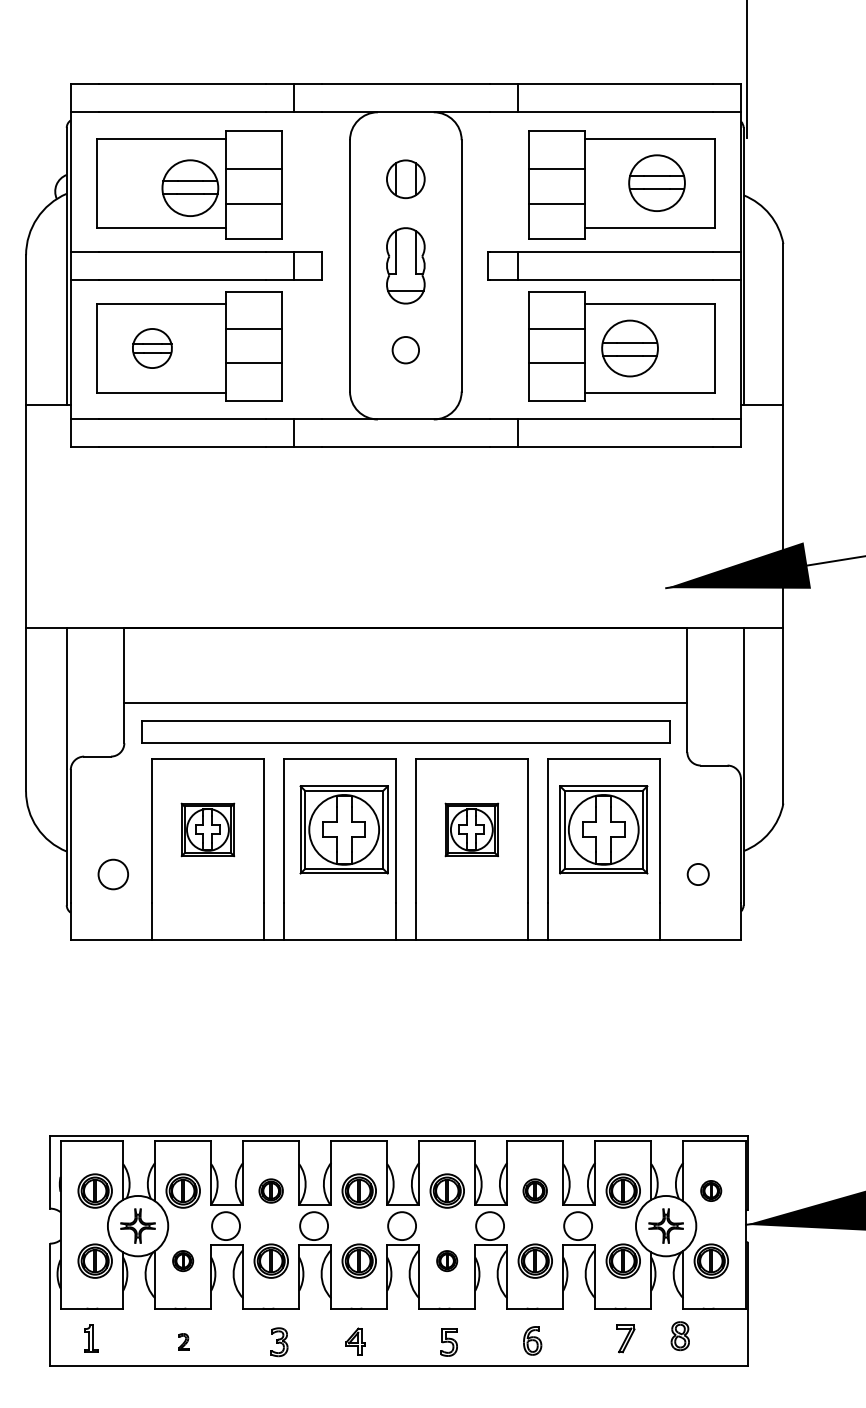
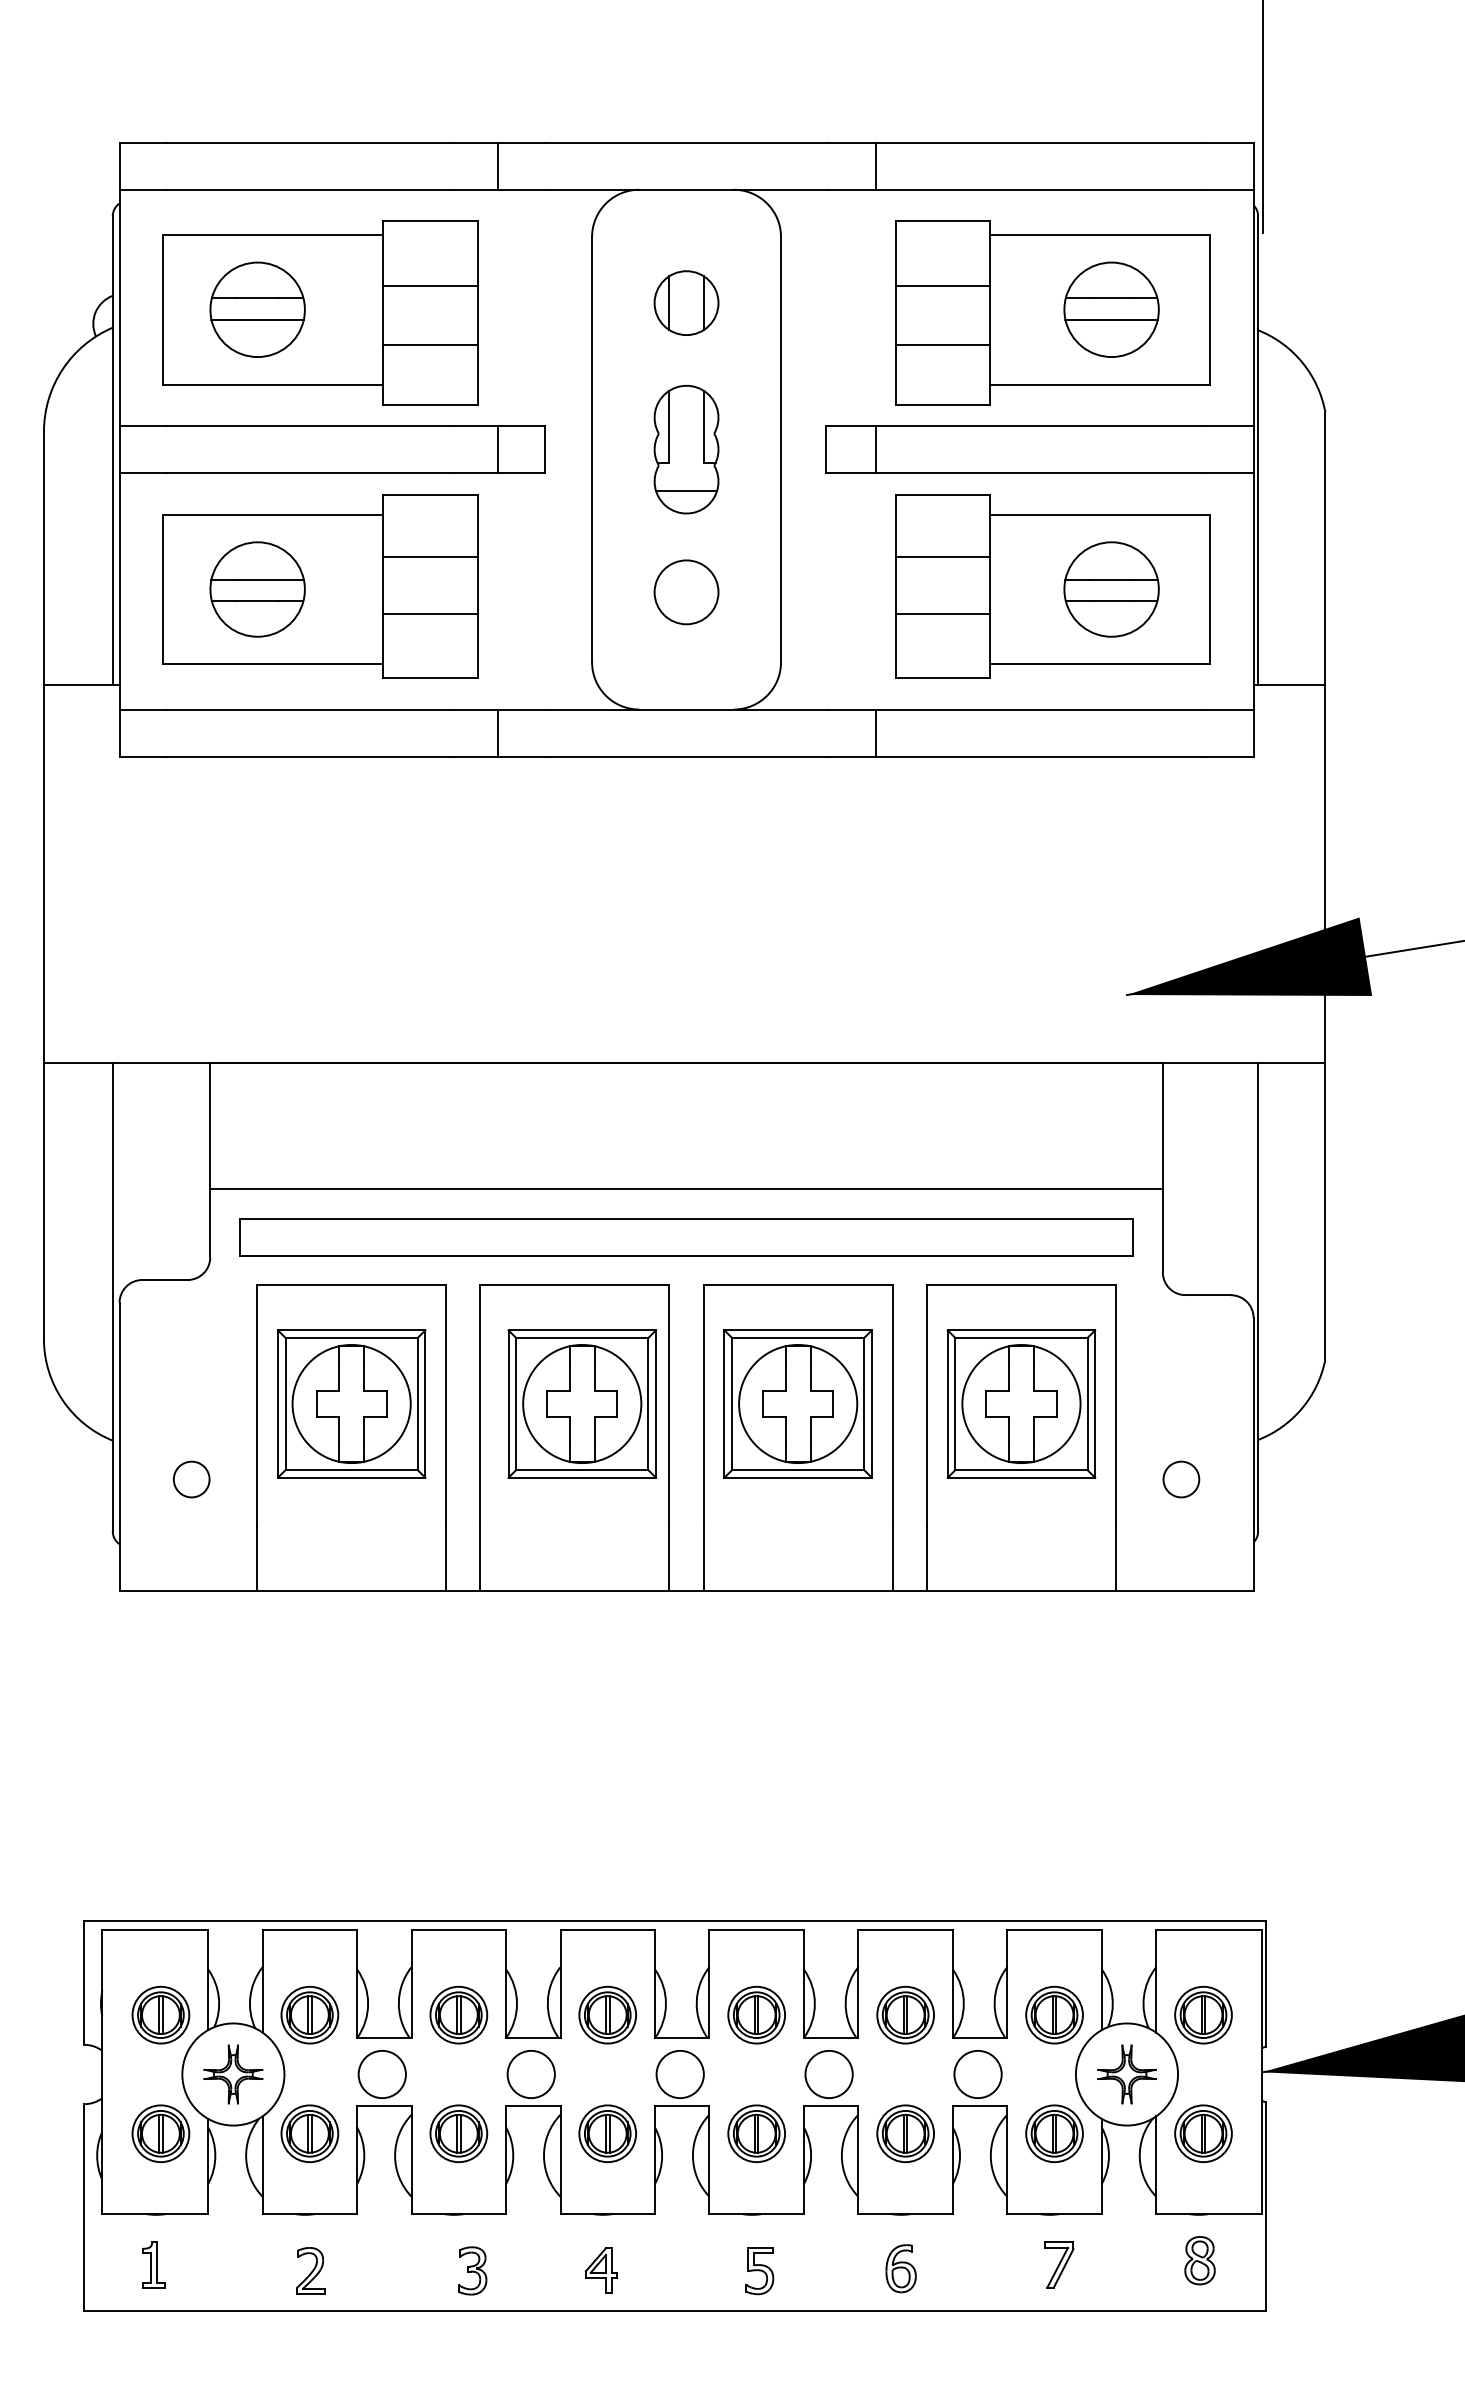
part: (190, 187) -> (257, 308), moved
part: (152, 348) -> (257, 589), size x1.43
part: (629, 348) -> (1110, 589), moved
circle: (405, 350) -> (685, 592), size x1.43
part: (207, 829) -> (350, 1403), size x1.67
part: (471, 829) -> (797, 1403), size x1.67
circle: (113, 874) -> (191, 1479), size x0.71
part: (270, 1190) -> (457, 2014), size x1.43
part: (534, 1190) -> (904, 2014), size x1.43
part: (710, 1190) -> (1202, 2014), size x1.67
part: (182, 1260) -> (308, 2132), size x1.67
part: (446, 1260) -> (755, 2132), size x1.67
part: (679, 1336) -> (1198, 2261), moved
part: (183, 1341) -> (310, 2269), size x1.67

